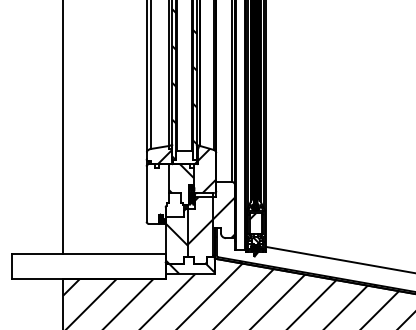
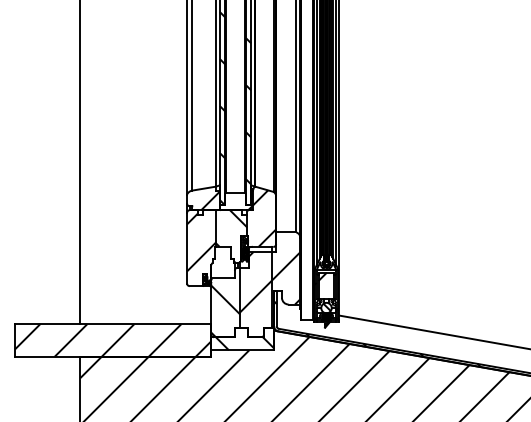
hatch: (157, 189) -> (201, 242), added
hatch: (88, 266) -> (112, 340), added

